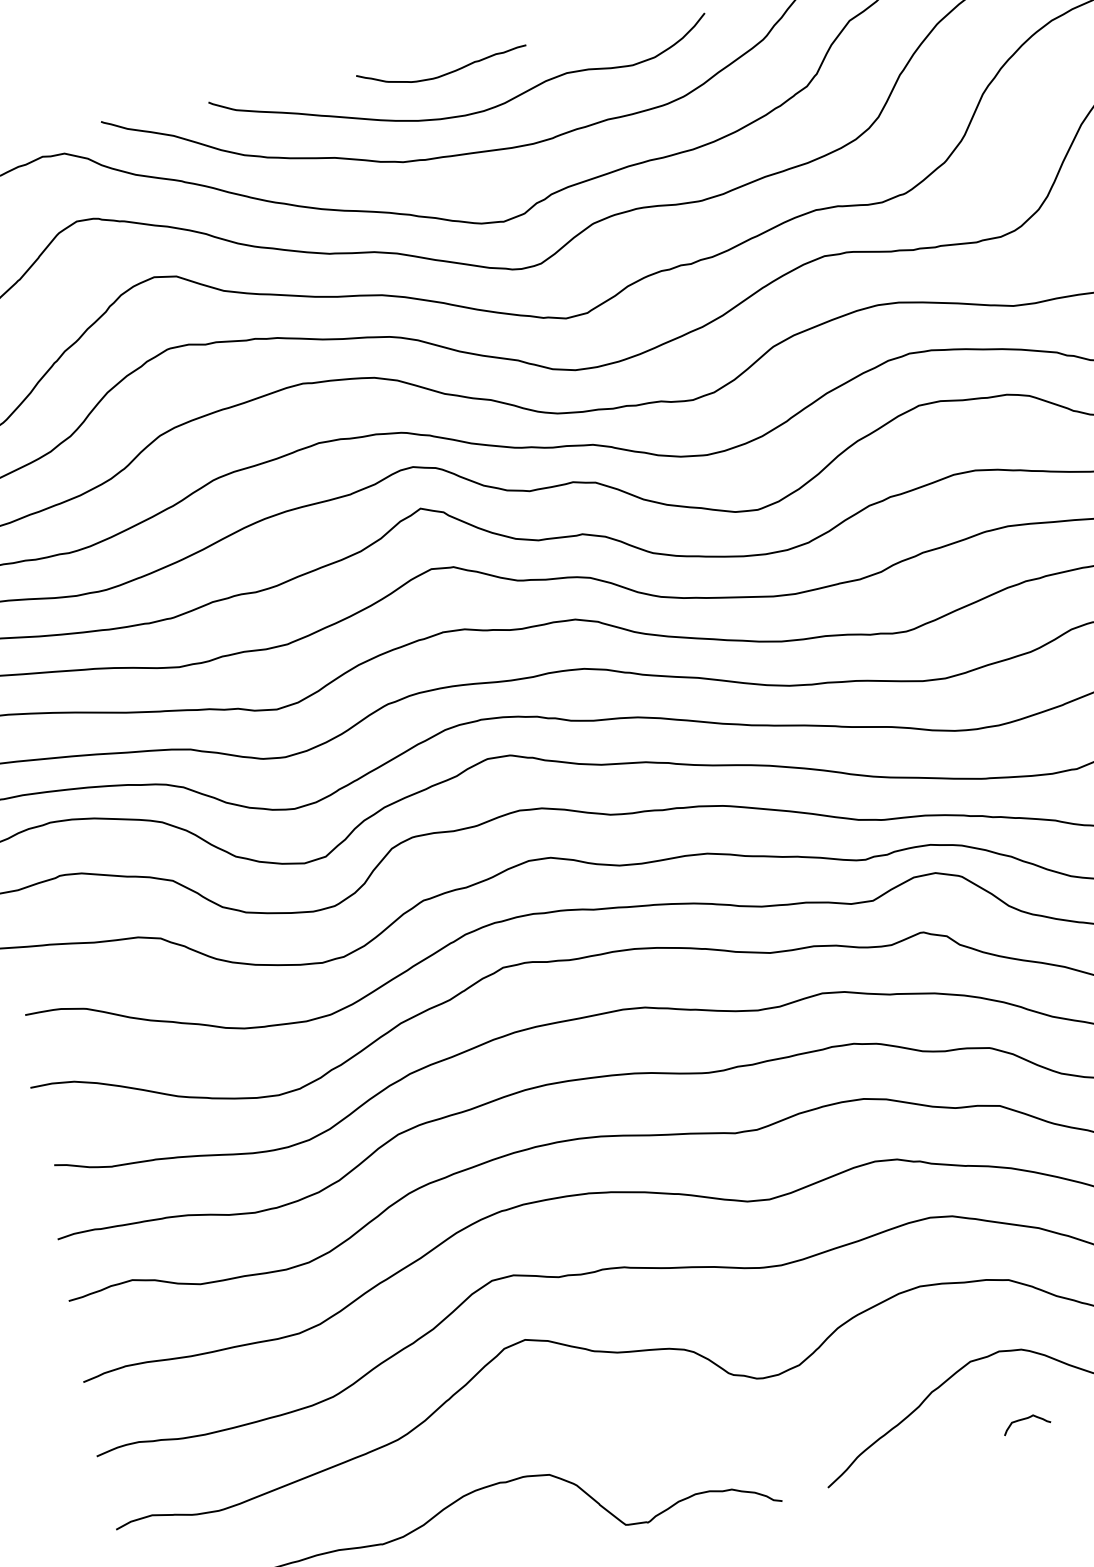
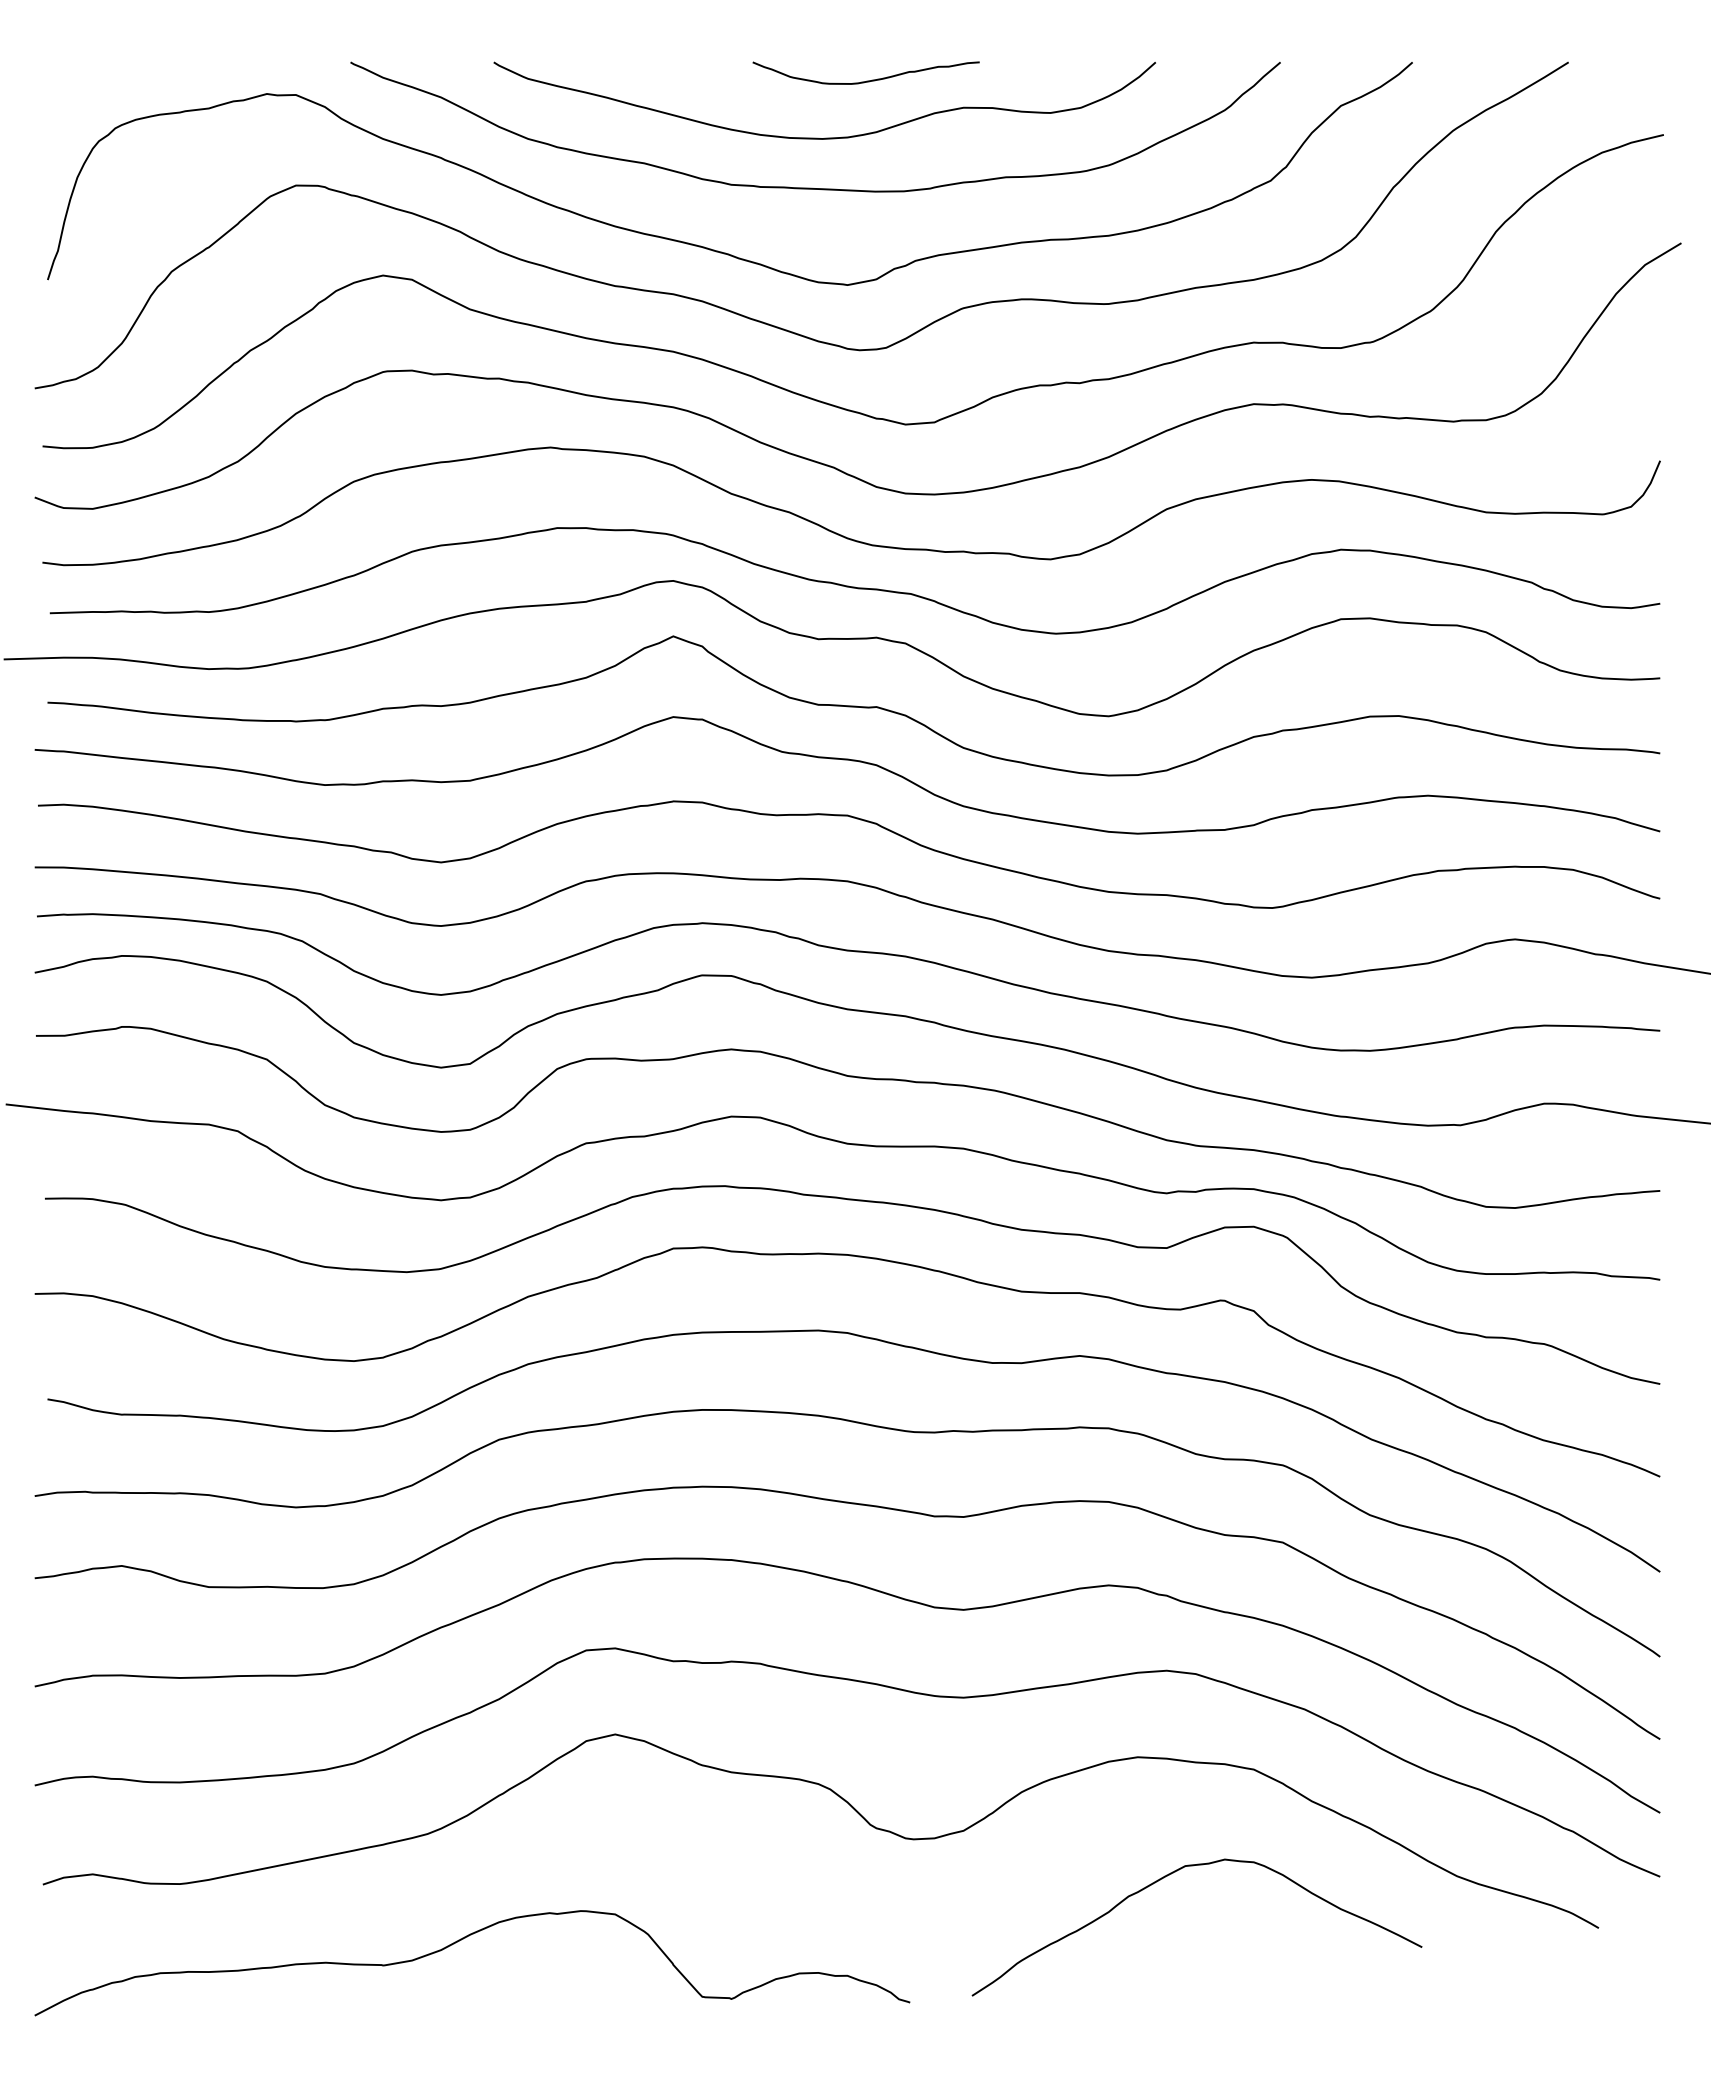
curve: (443, 74) -> (866, 80), moved
curve: (1025, 1419) -> (1243, 1953), removed

